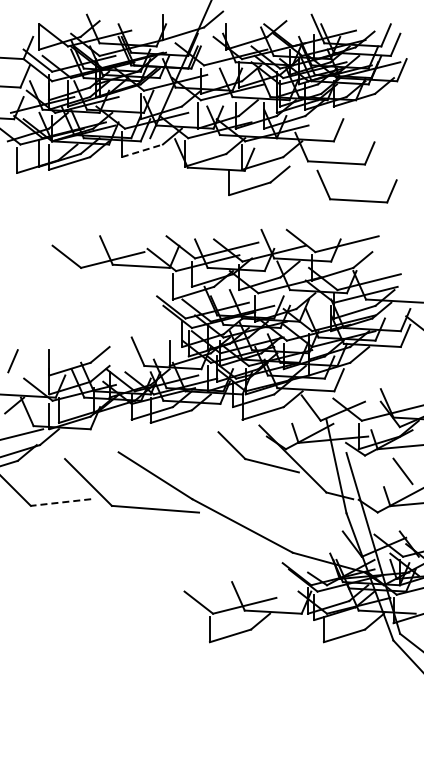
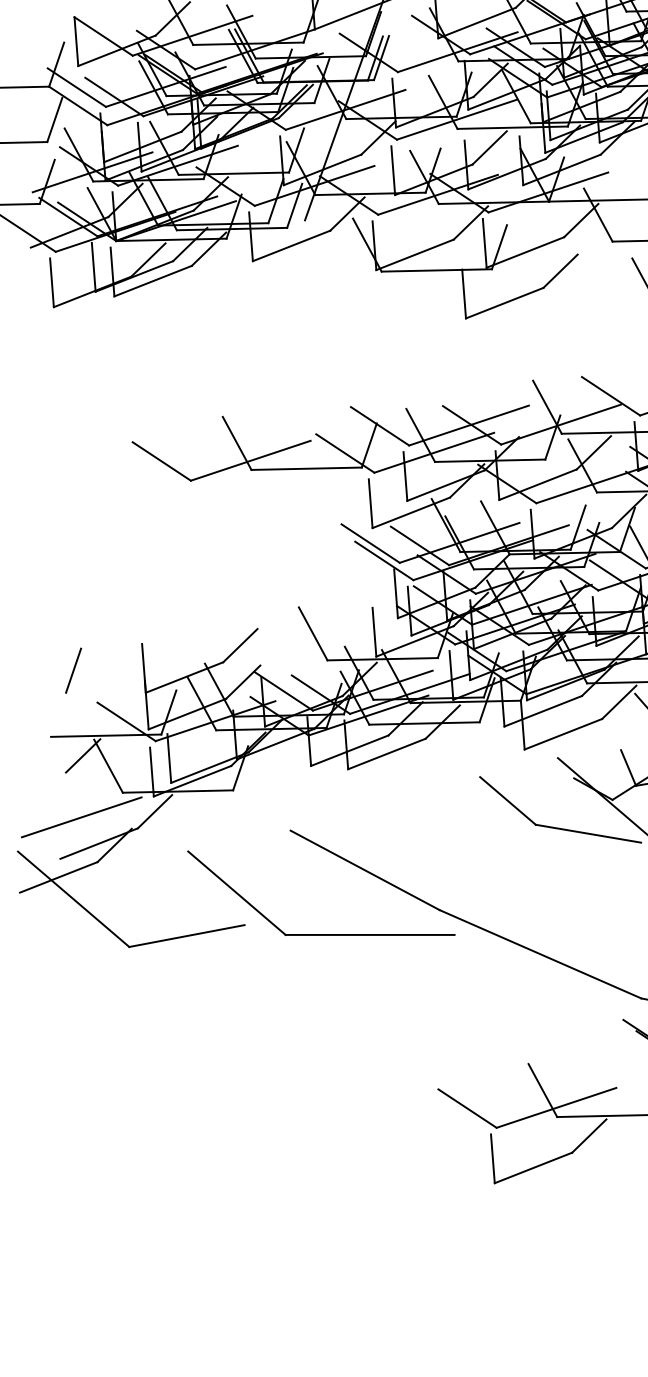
line: (142, 150) -> (291, 245), dashed -> solid
line: (60, 502) -> (185, 936), dashed -> solid

